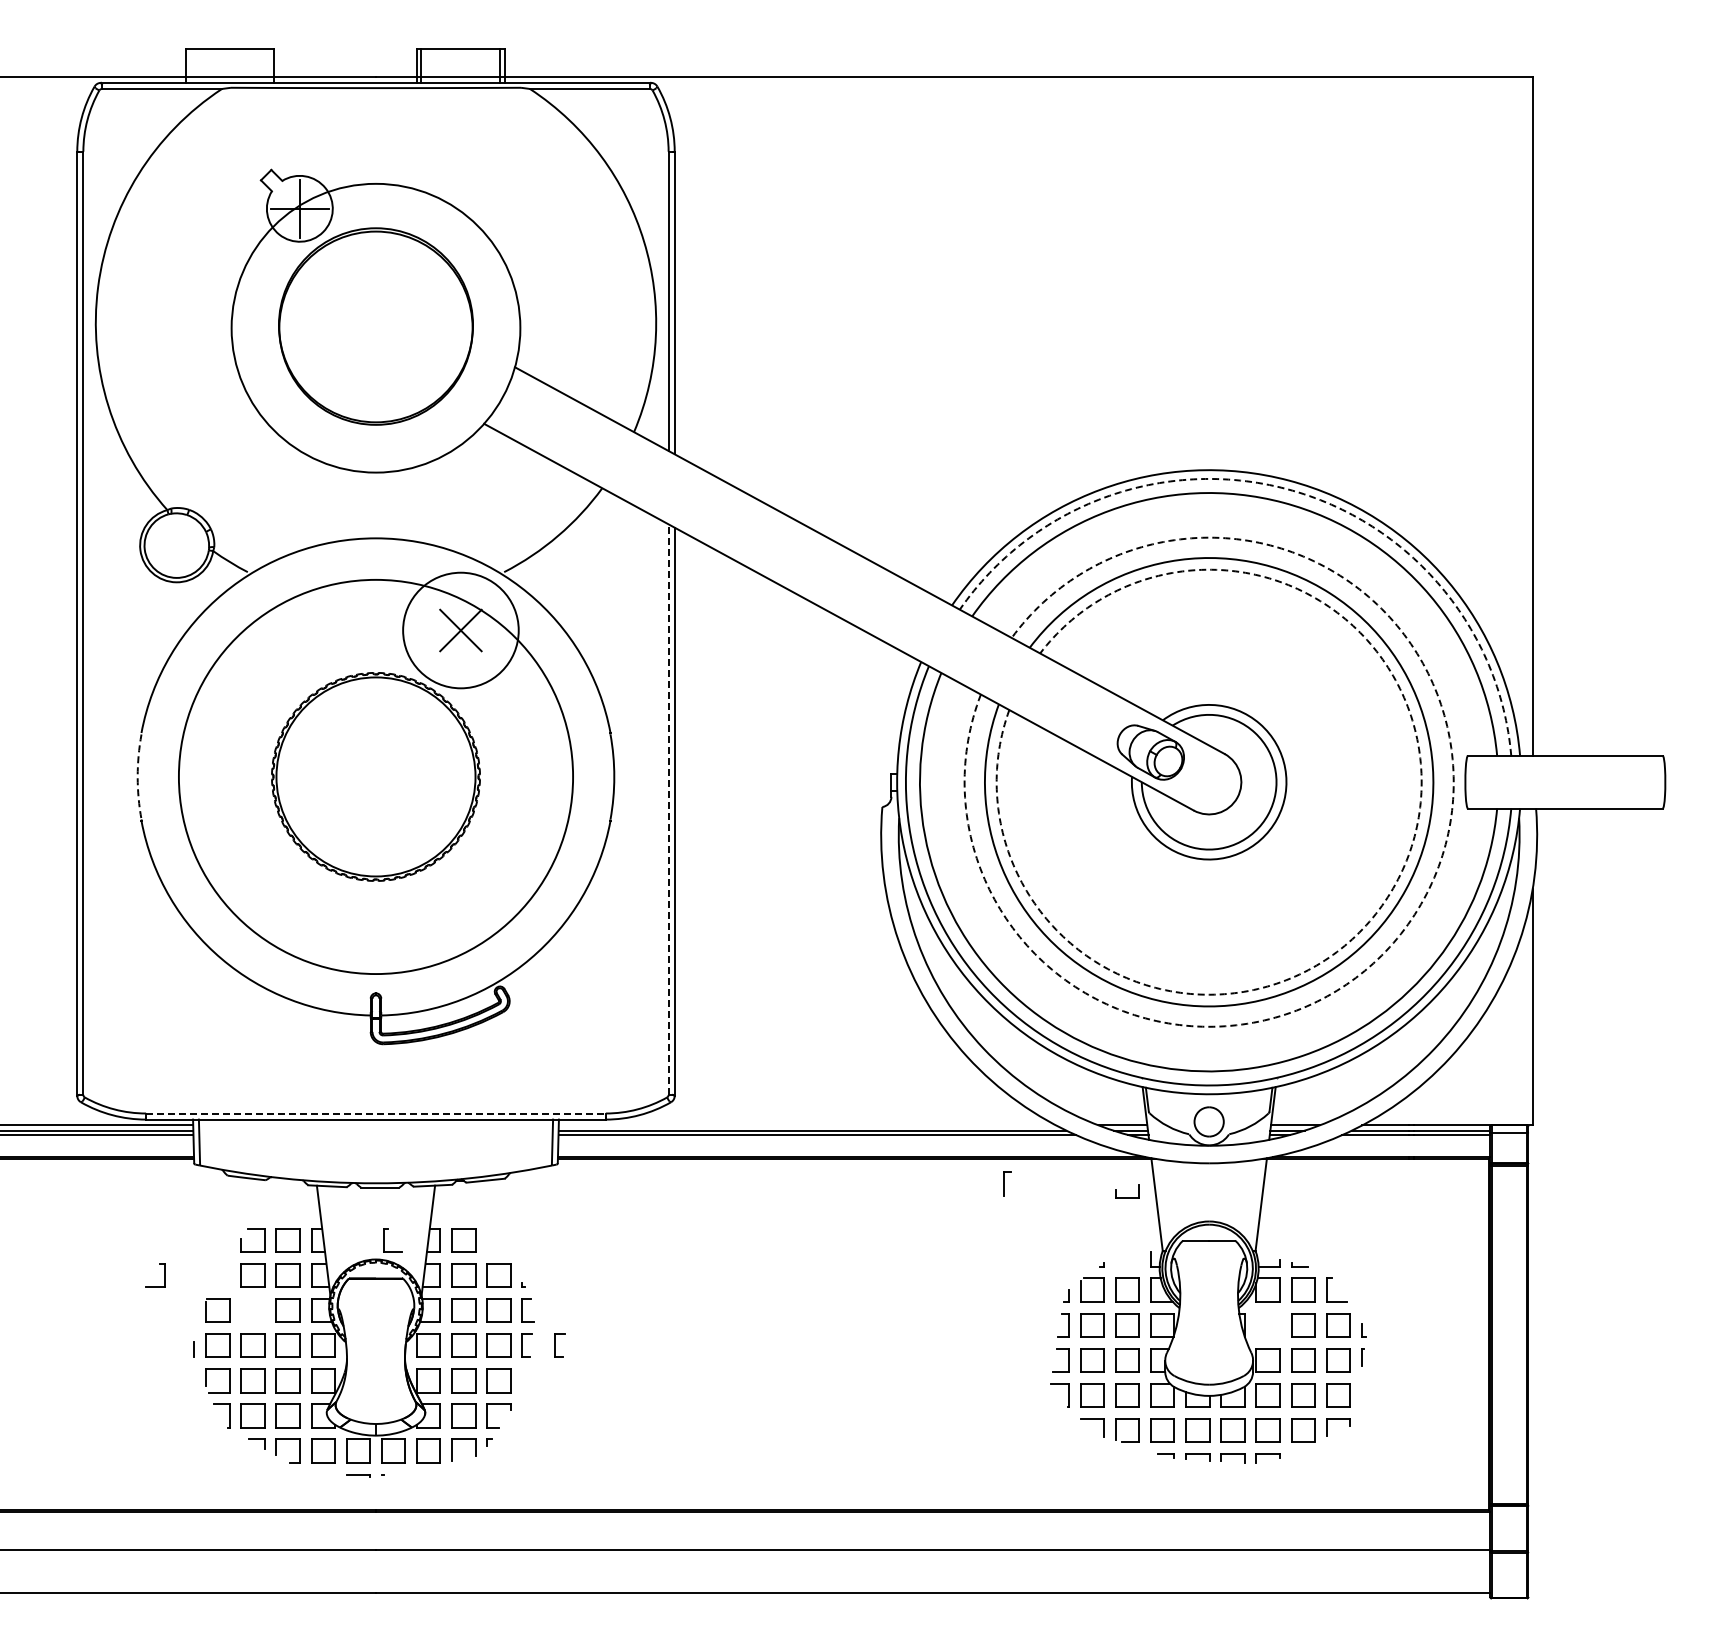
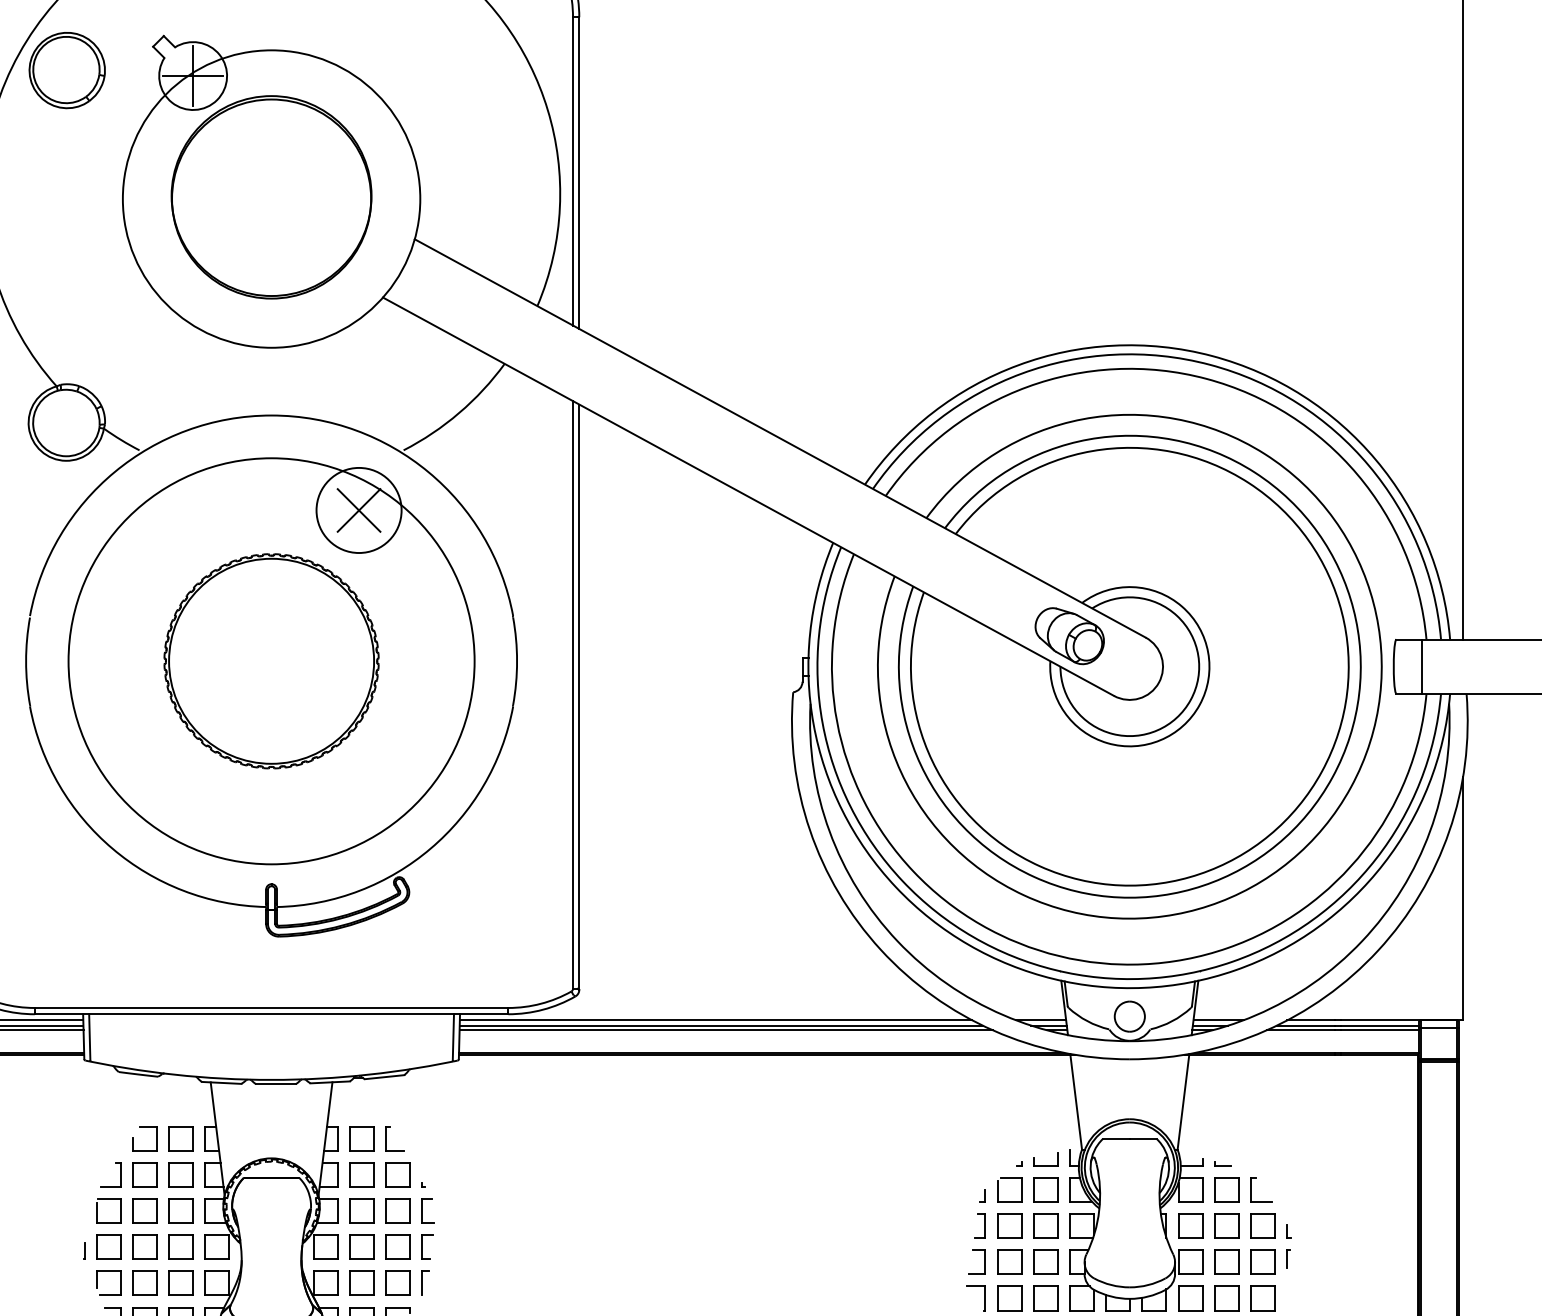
part: (177, 203) -> (67, 70), added
arc: (1286, 489) -> (1209, 365), dashed -> solid
circle: (460, 630) -> (358, 510), size x0.71
arc: (137, 776) -> (25, 660), dashed -> solid
line: (1492, 781) -> (1421, 665), added
line: (668, 809) -> (572, 694), dashed -> solid
arc: (1395, 883) -> (1321, 771), dashed -> solid
arc: (1423, 899) -> (1350, 787), dashed -> solid
line: (376, 1113) -> (272, 1007), dashed -> solid
line: (807, 1125) -> (716, 1020), added
part: (1007, 1183) -> (425, 1283), moved
part: (1127, 1191) -> (1045, 1159), moved
part: (384, 1240) -> (386, 1138), moved
part: (164, 1275) -> (120, 1174), moved
part: (252, 1310) -> (144, 1210), added
part: (1267, 1325) -> (1189, 1226), added
part: (559, 1345) -> (460, 1246), removed

